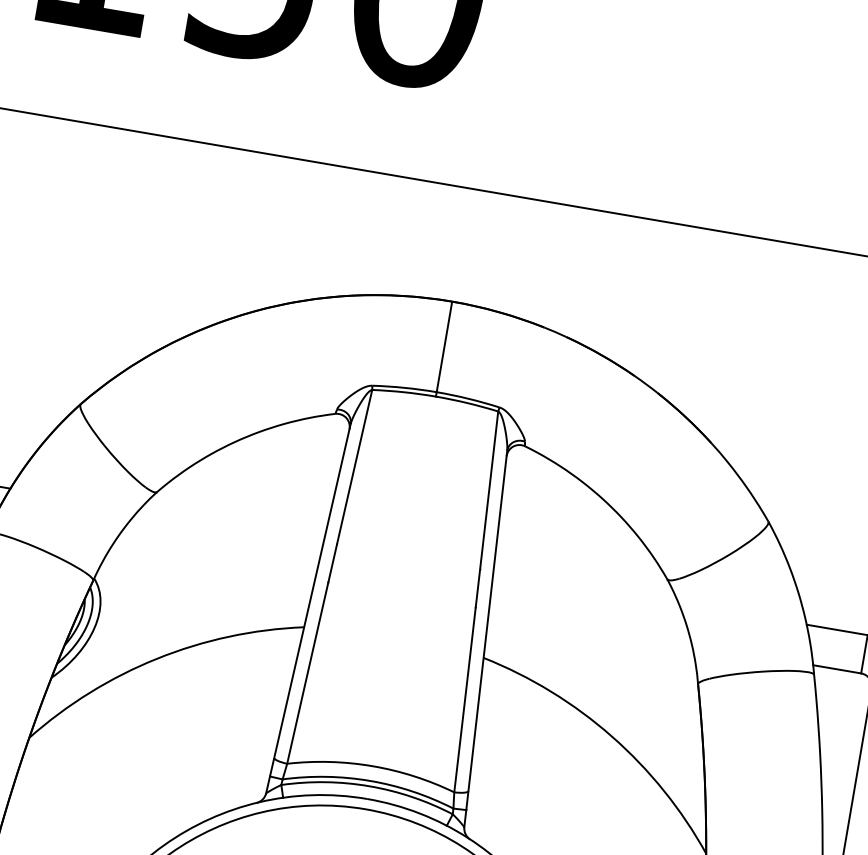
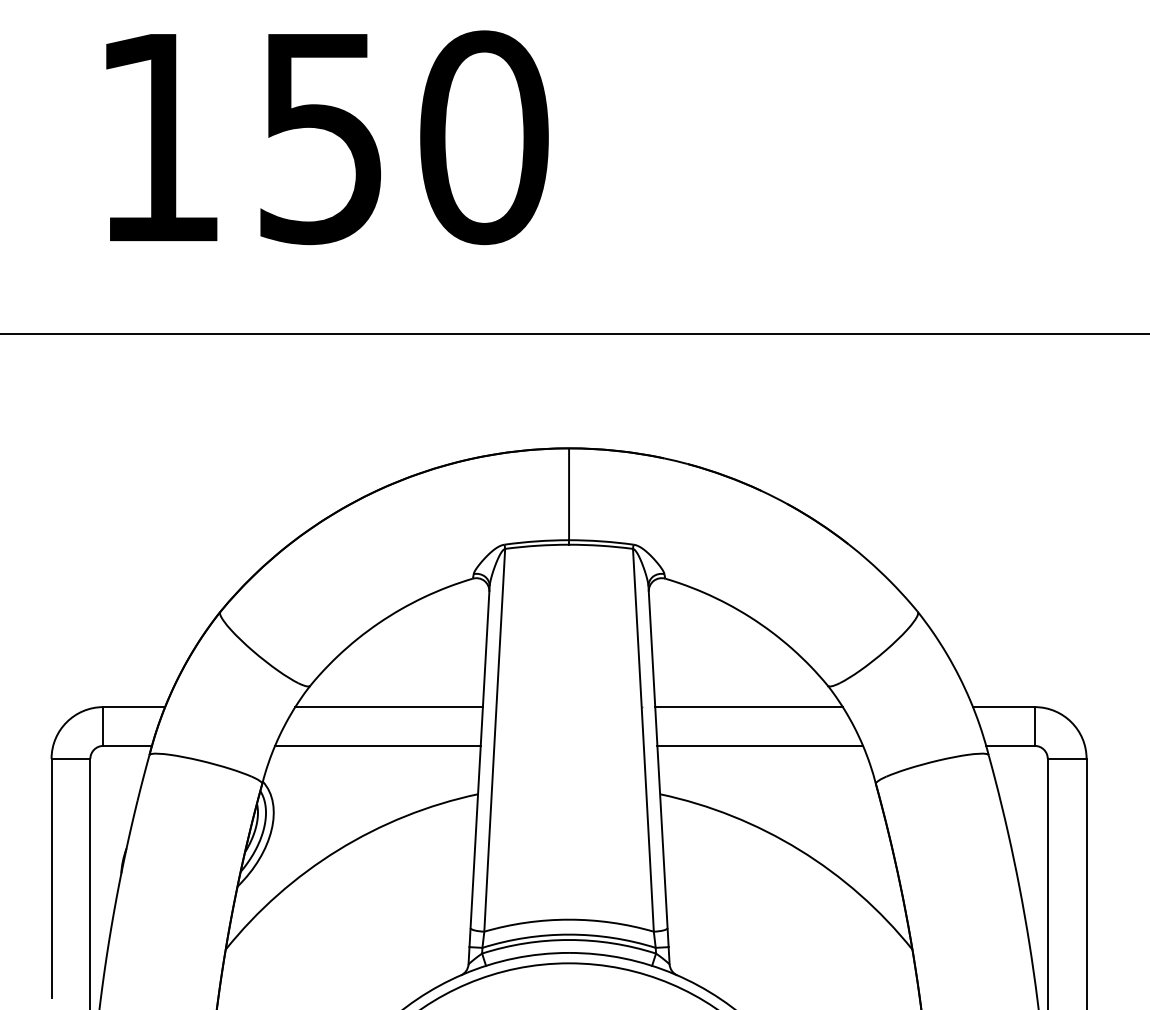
line: (230, 526) -> (388, 707), added
line: (213, 562) -> (377, 745), added
line: (585, 587) -> (748, 707), added
line: (590, 626) -> (760, 745), added

